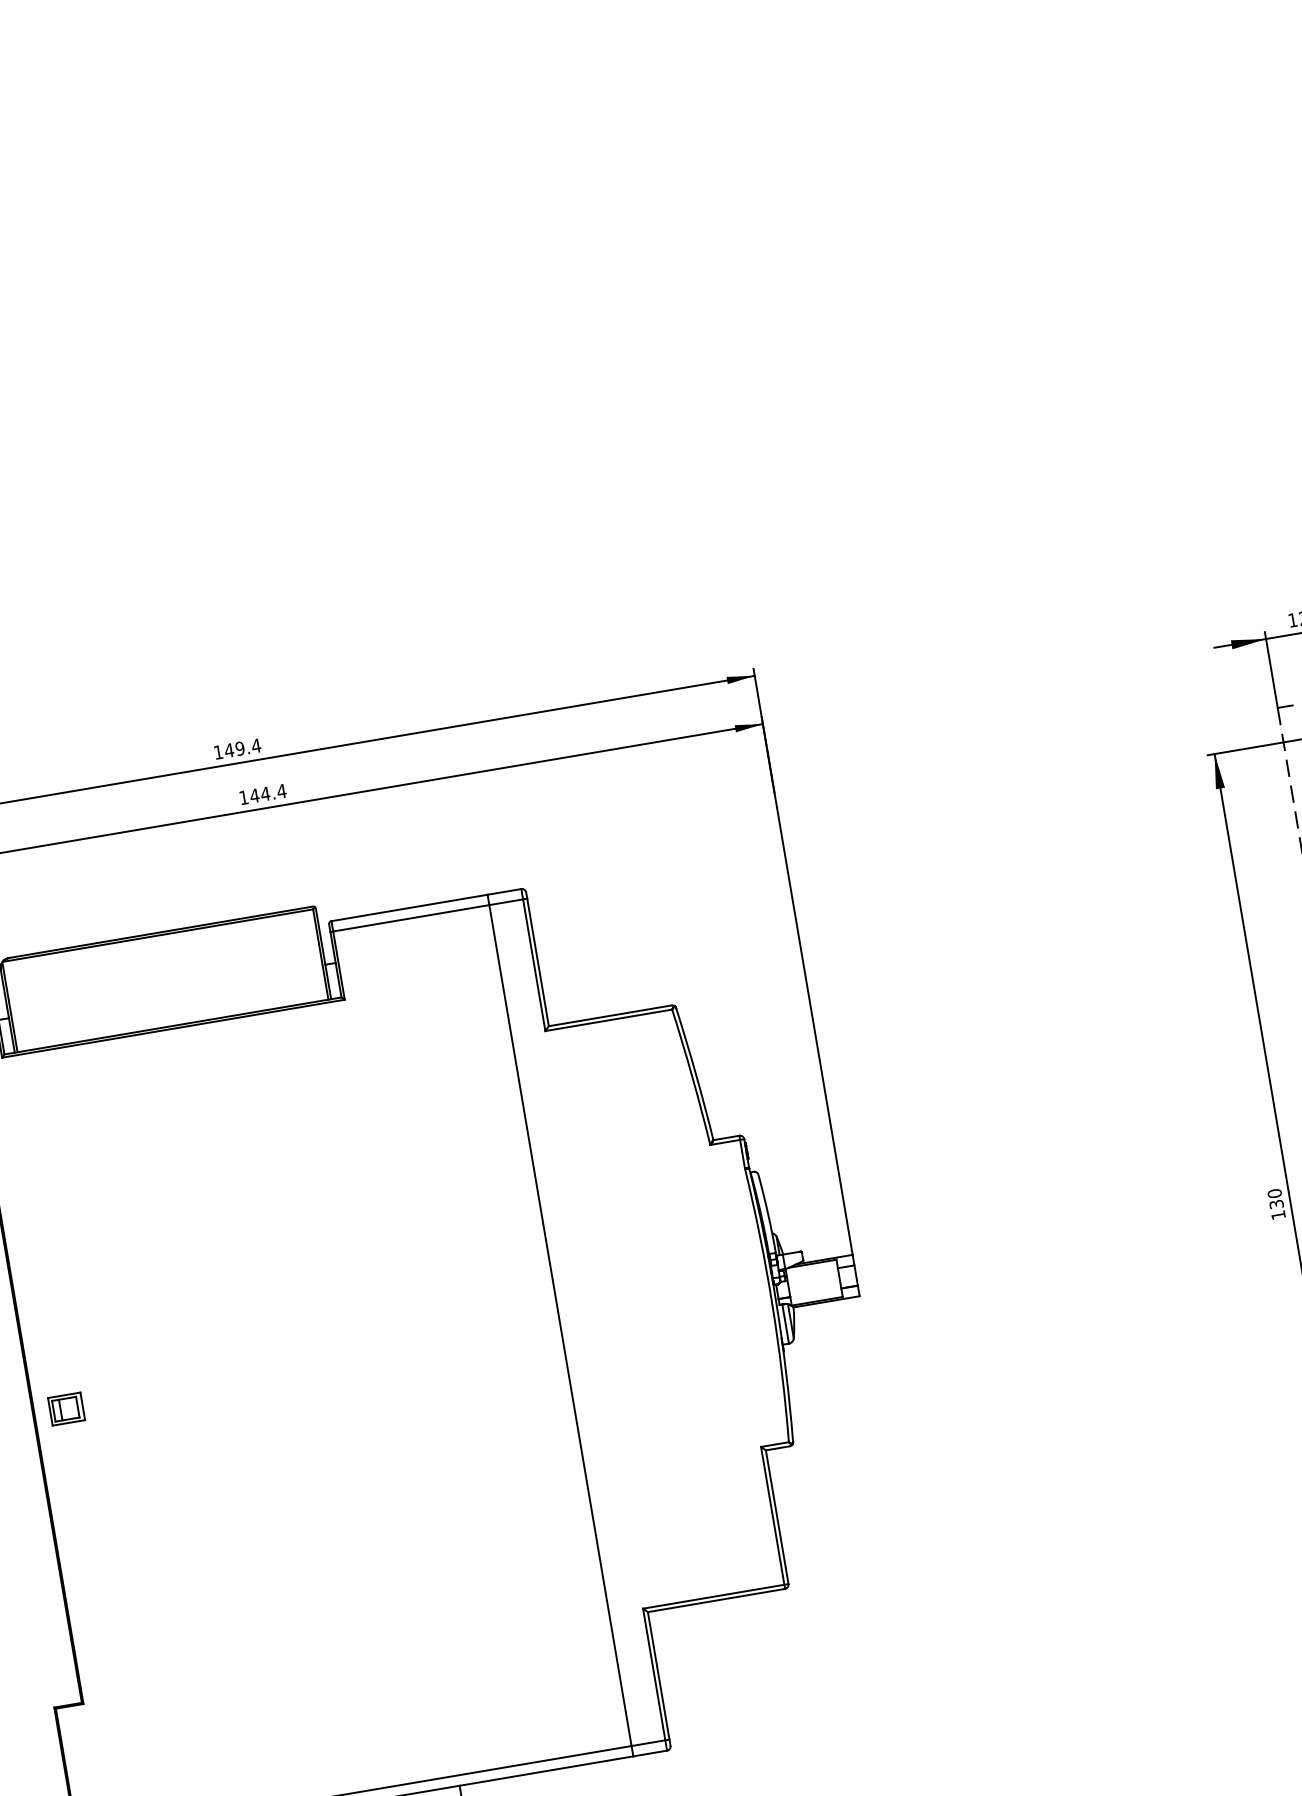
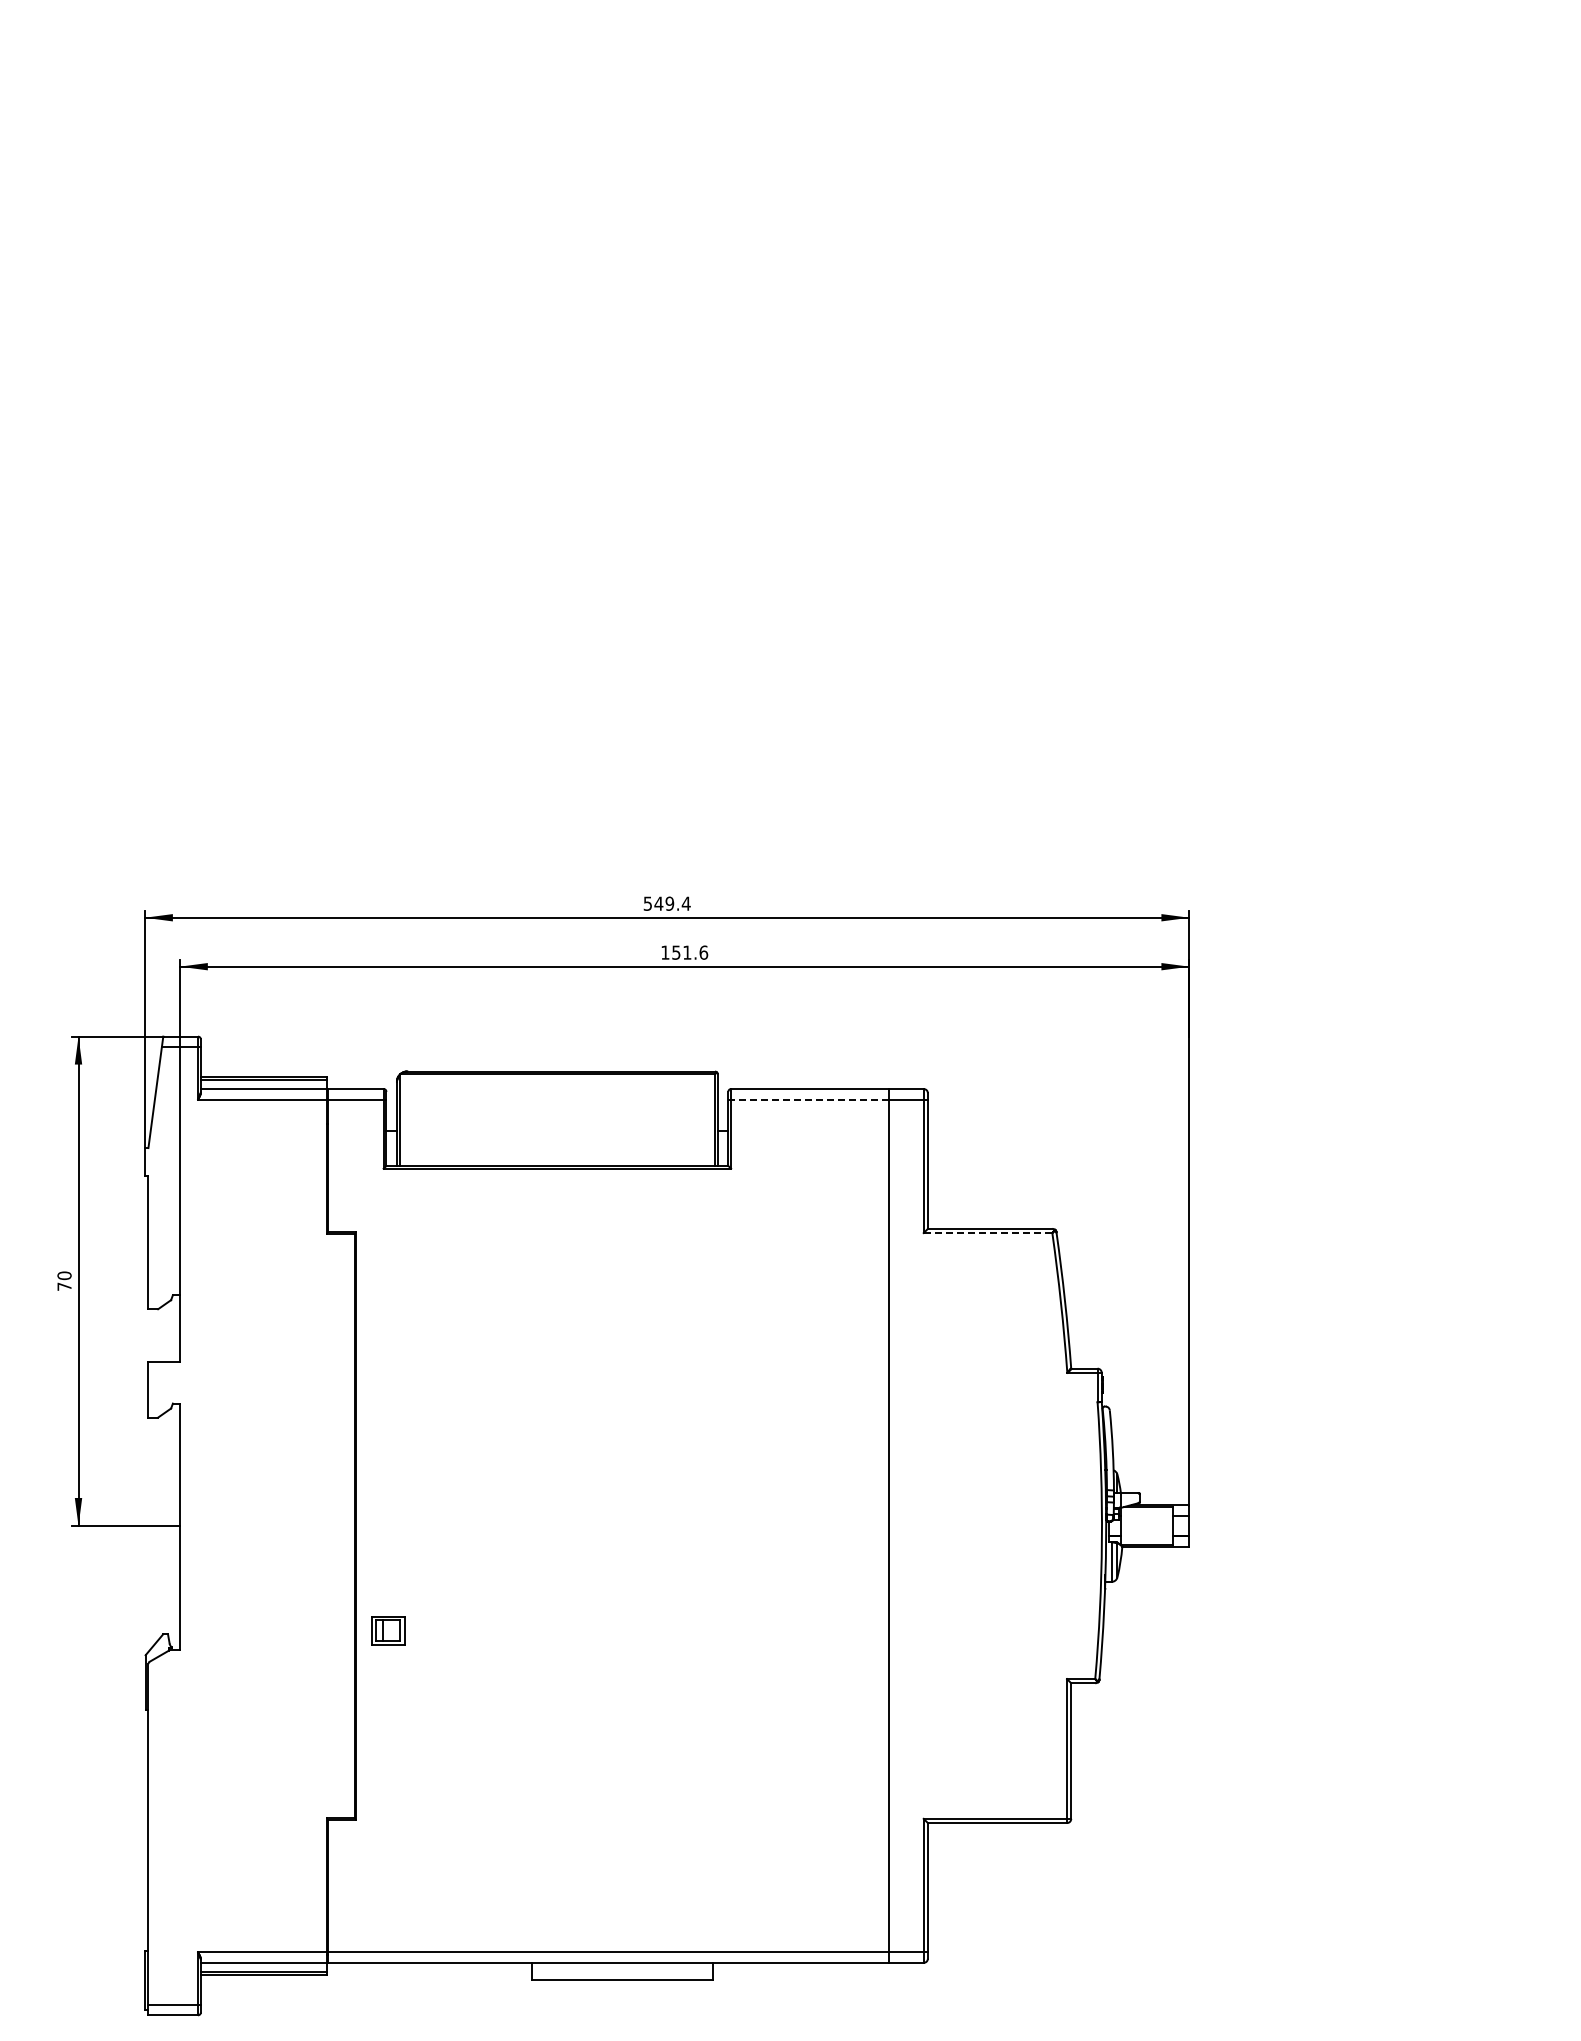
text: (218, 752) -> (647, 903), 149.4 -> 549.4
text: (267, 793) -> (689, 952), 144.4 -> 151.6
line: (409, 918) -> (808, 1099), solid -> dashed
line: (609, 1020) -> (988, 1233), solid -> dashed
part: (66, 1408) -> (388, 1630), moved

